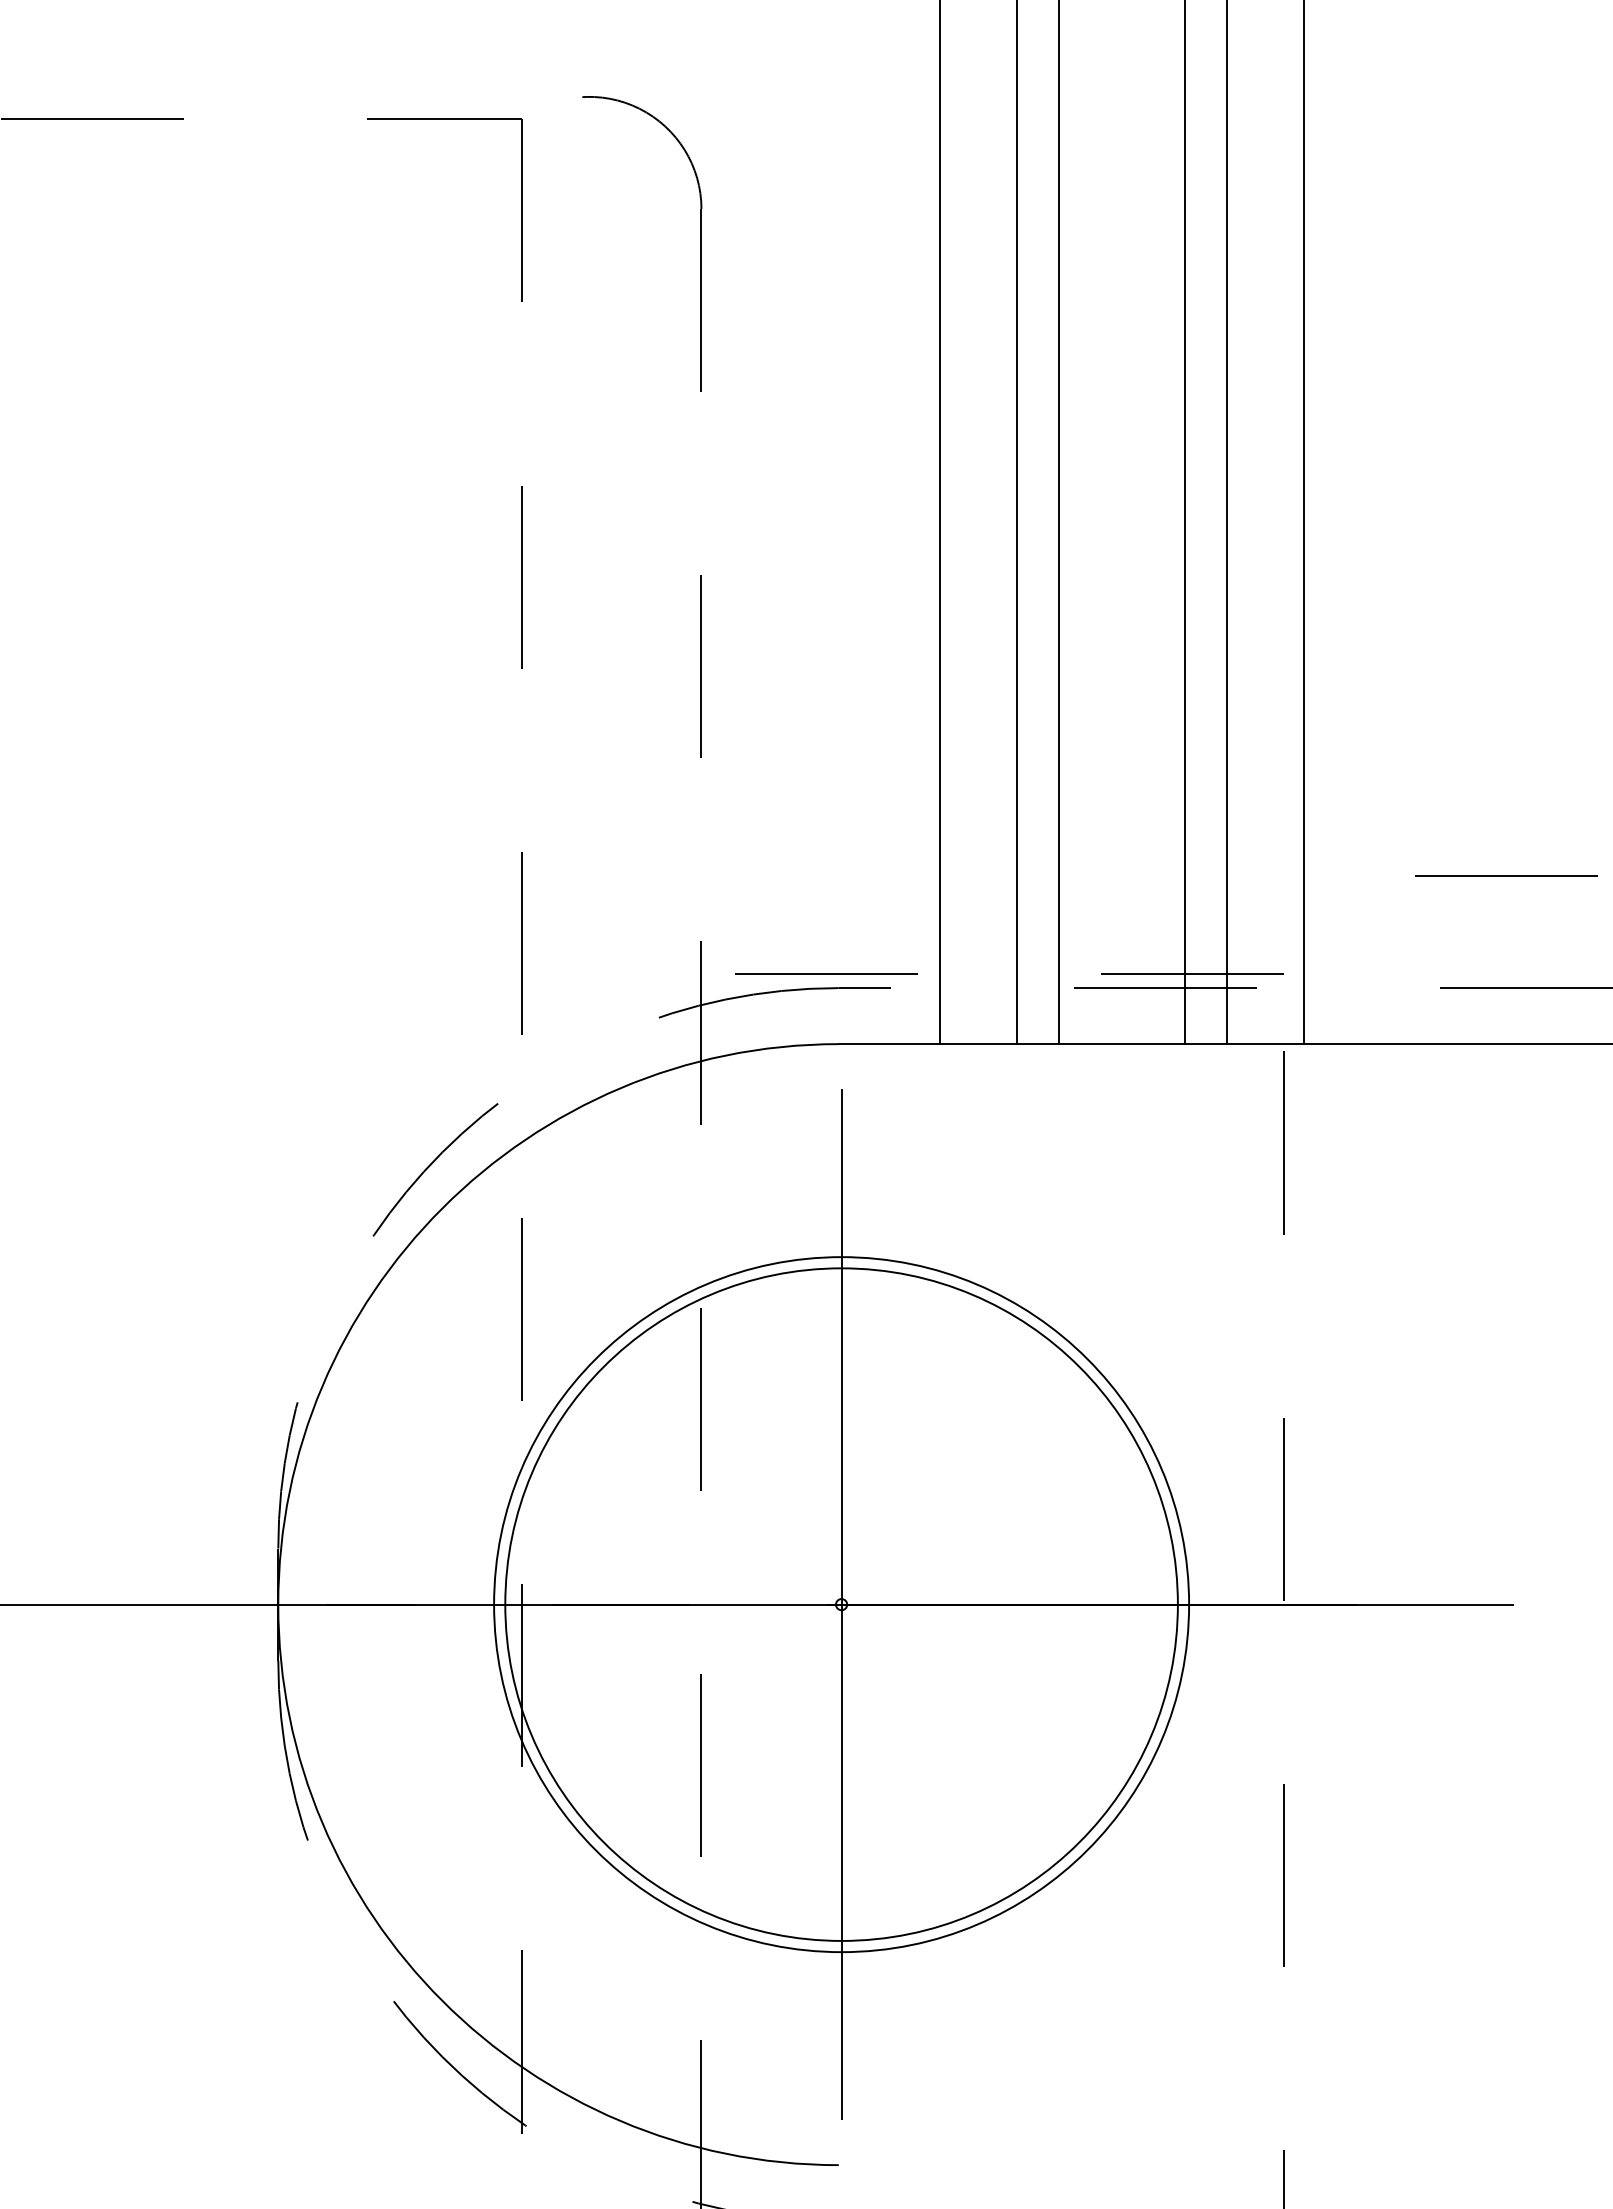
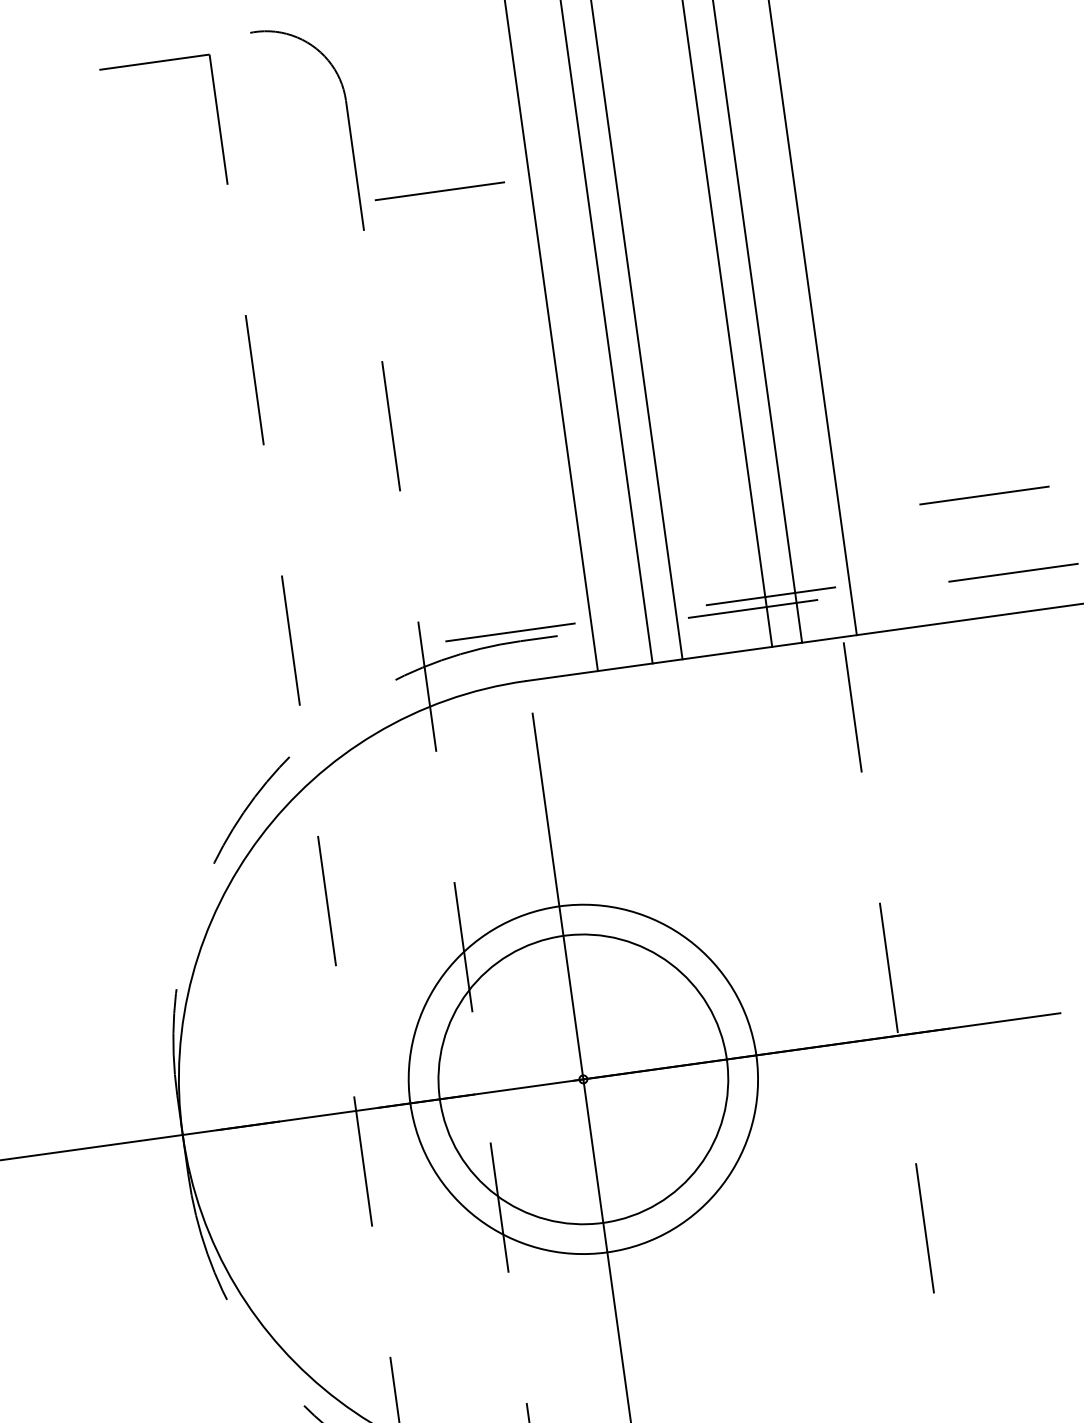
line: (813, 351) -> (439, 190), added
circle: (841, 1604) -> (583, 1079), size x0.6
circle: (841, 1604) -> (583, 1079), size x0.7

